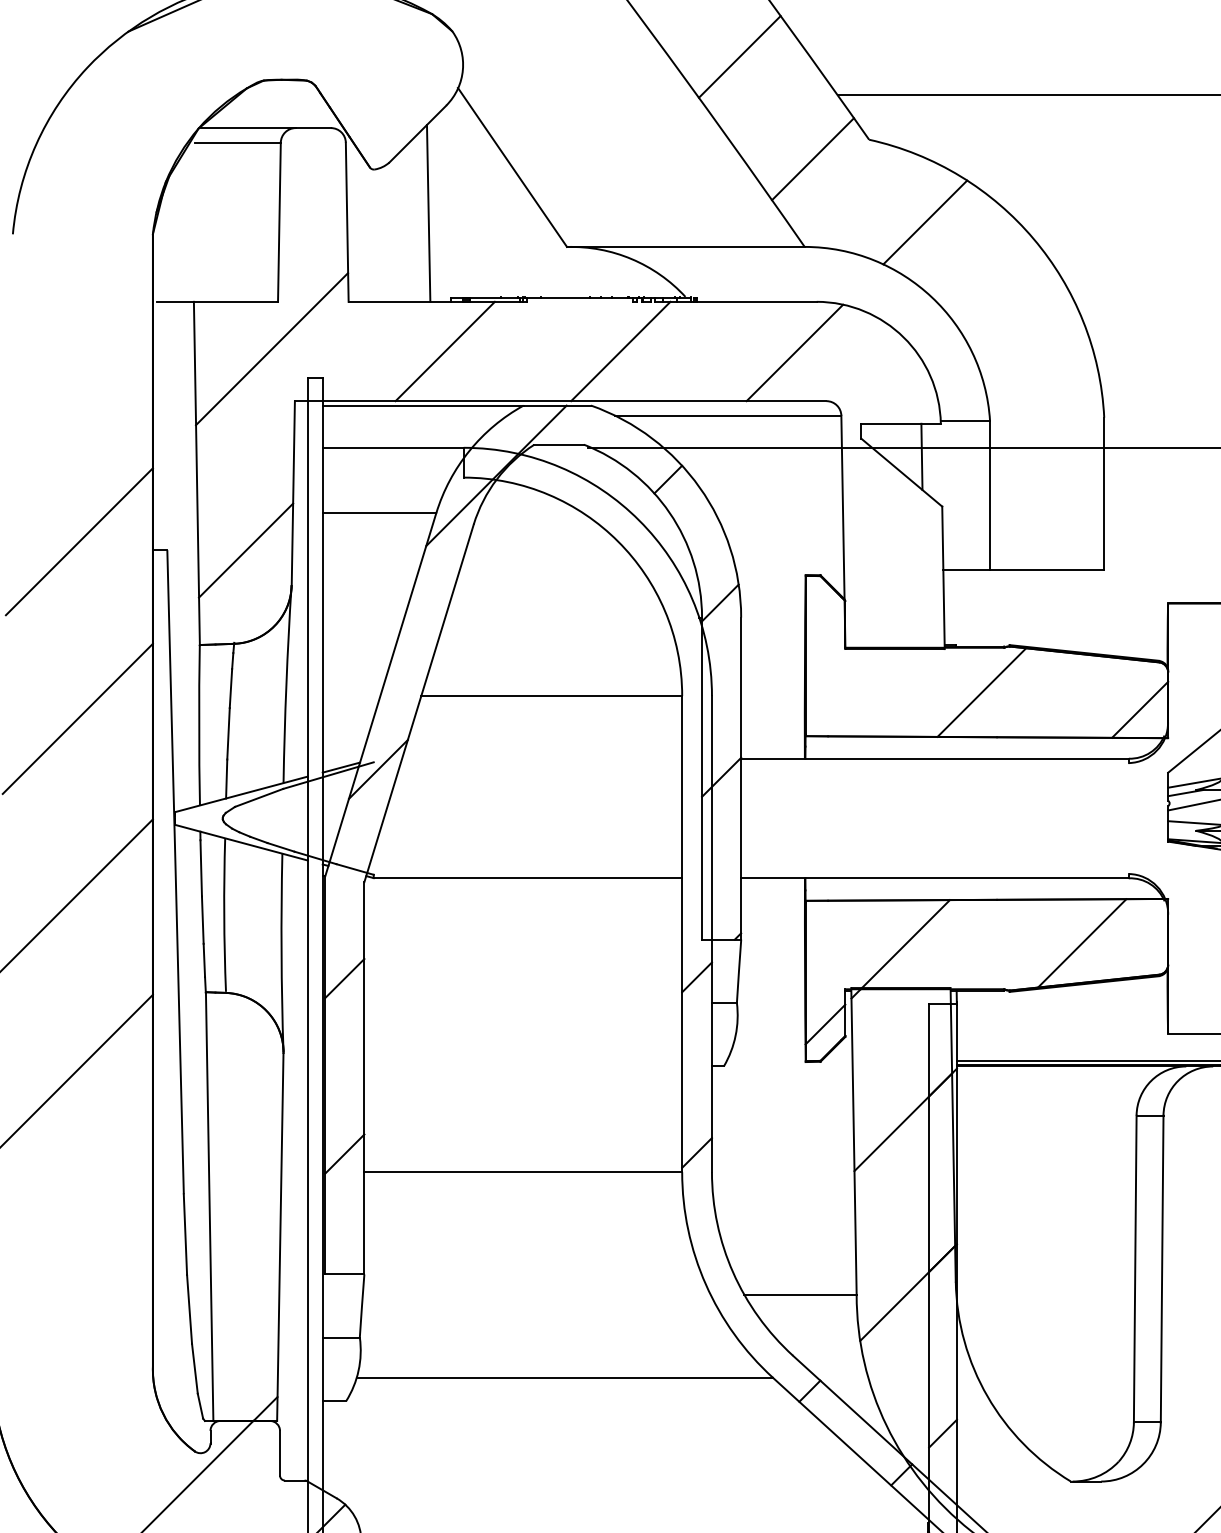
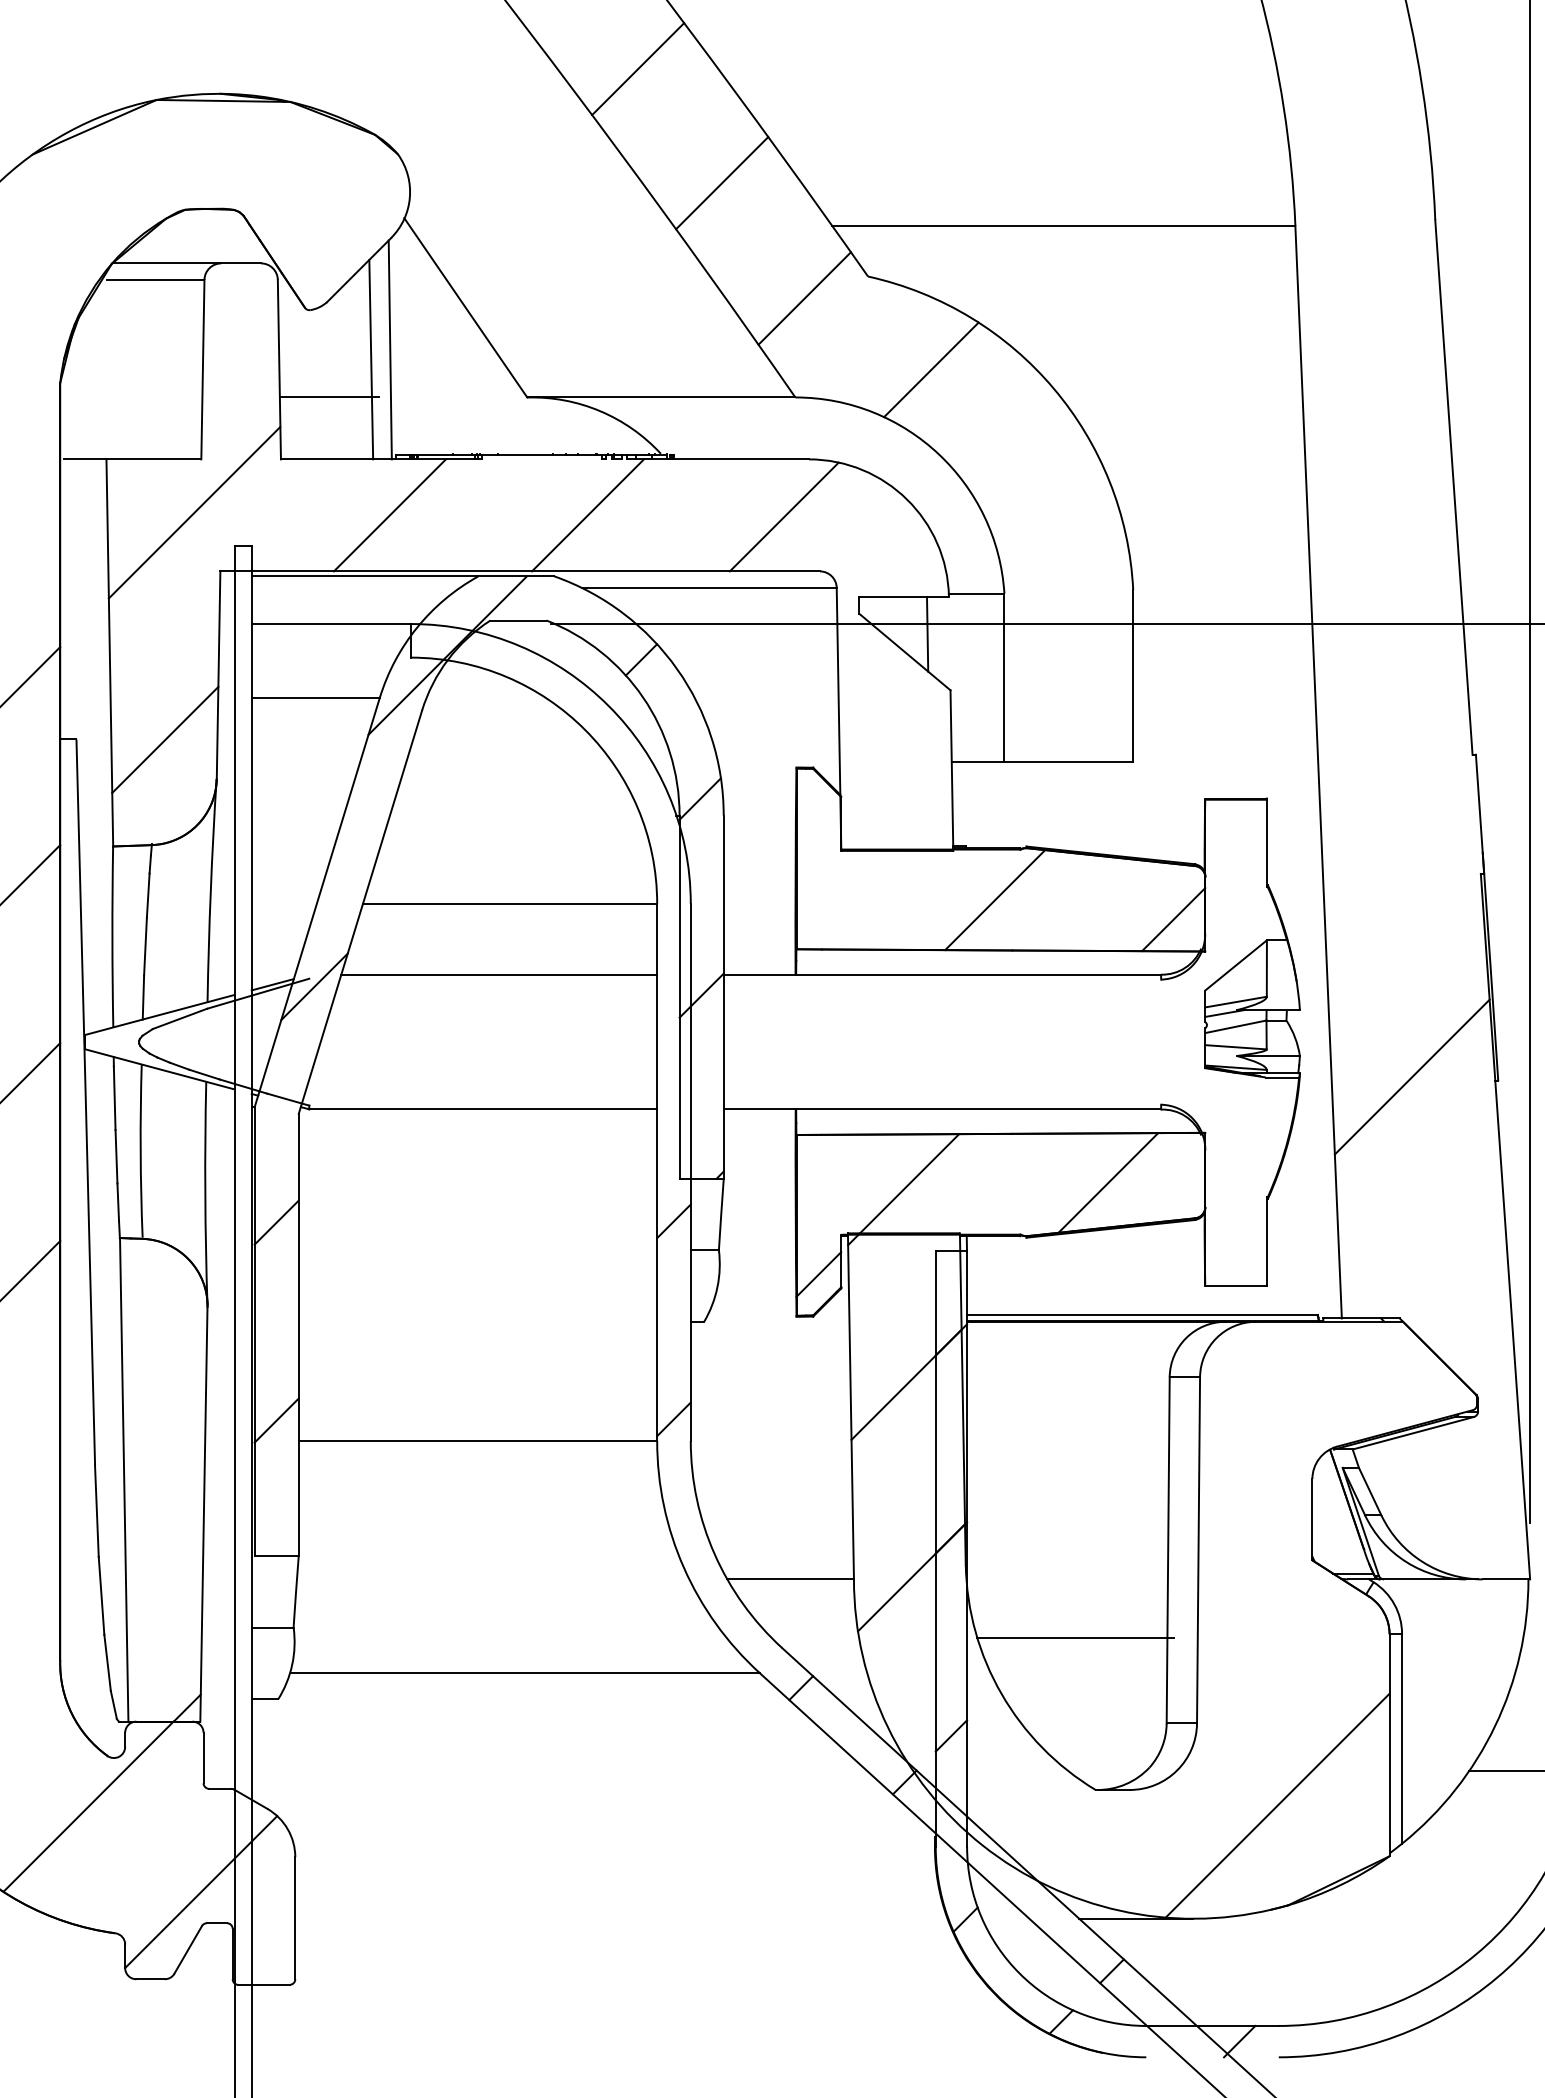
line: (444, 204) -> (389, 349), added
line: (390, 246) -> (328, 397), added
line: (542, 758) -> (499, 974), added
line: (1053, 1346) -> (1075, 1637), added

